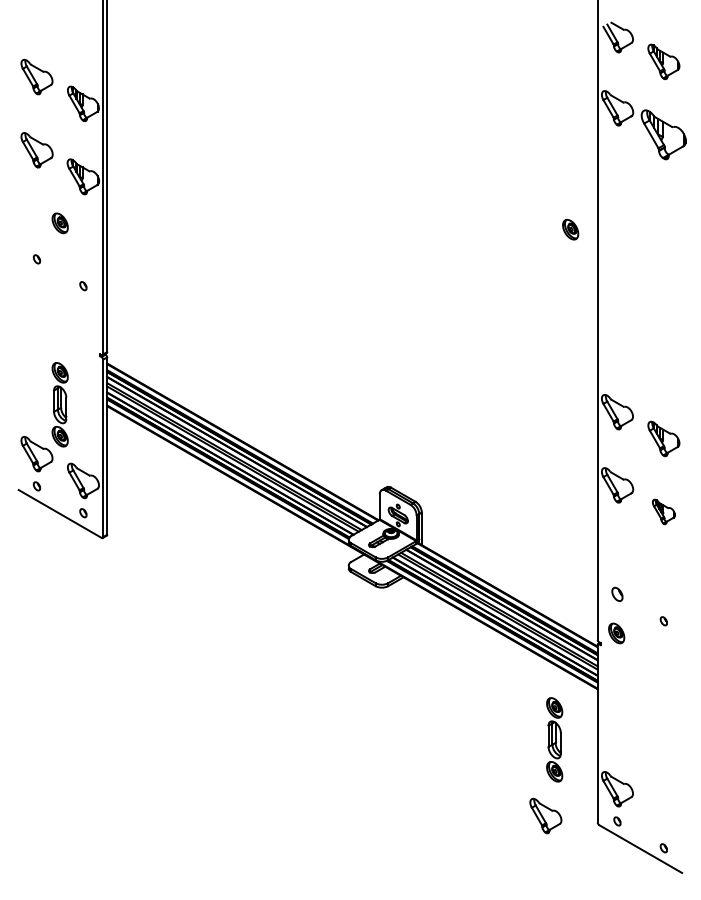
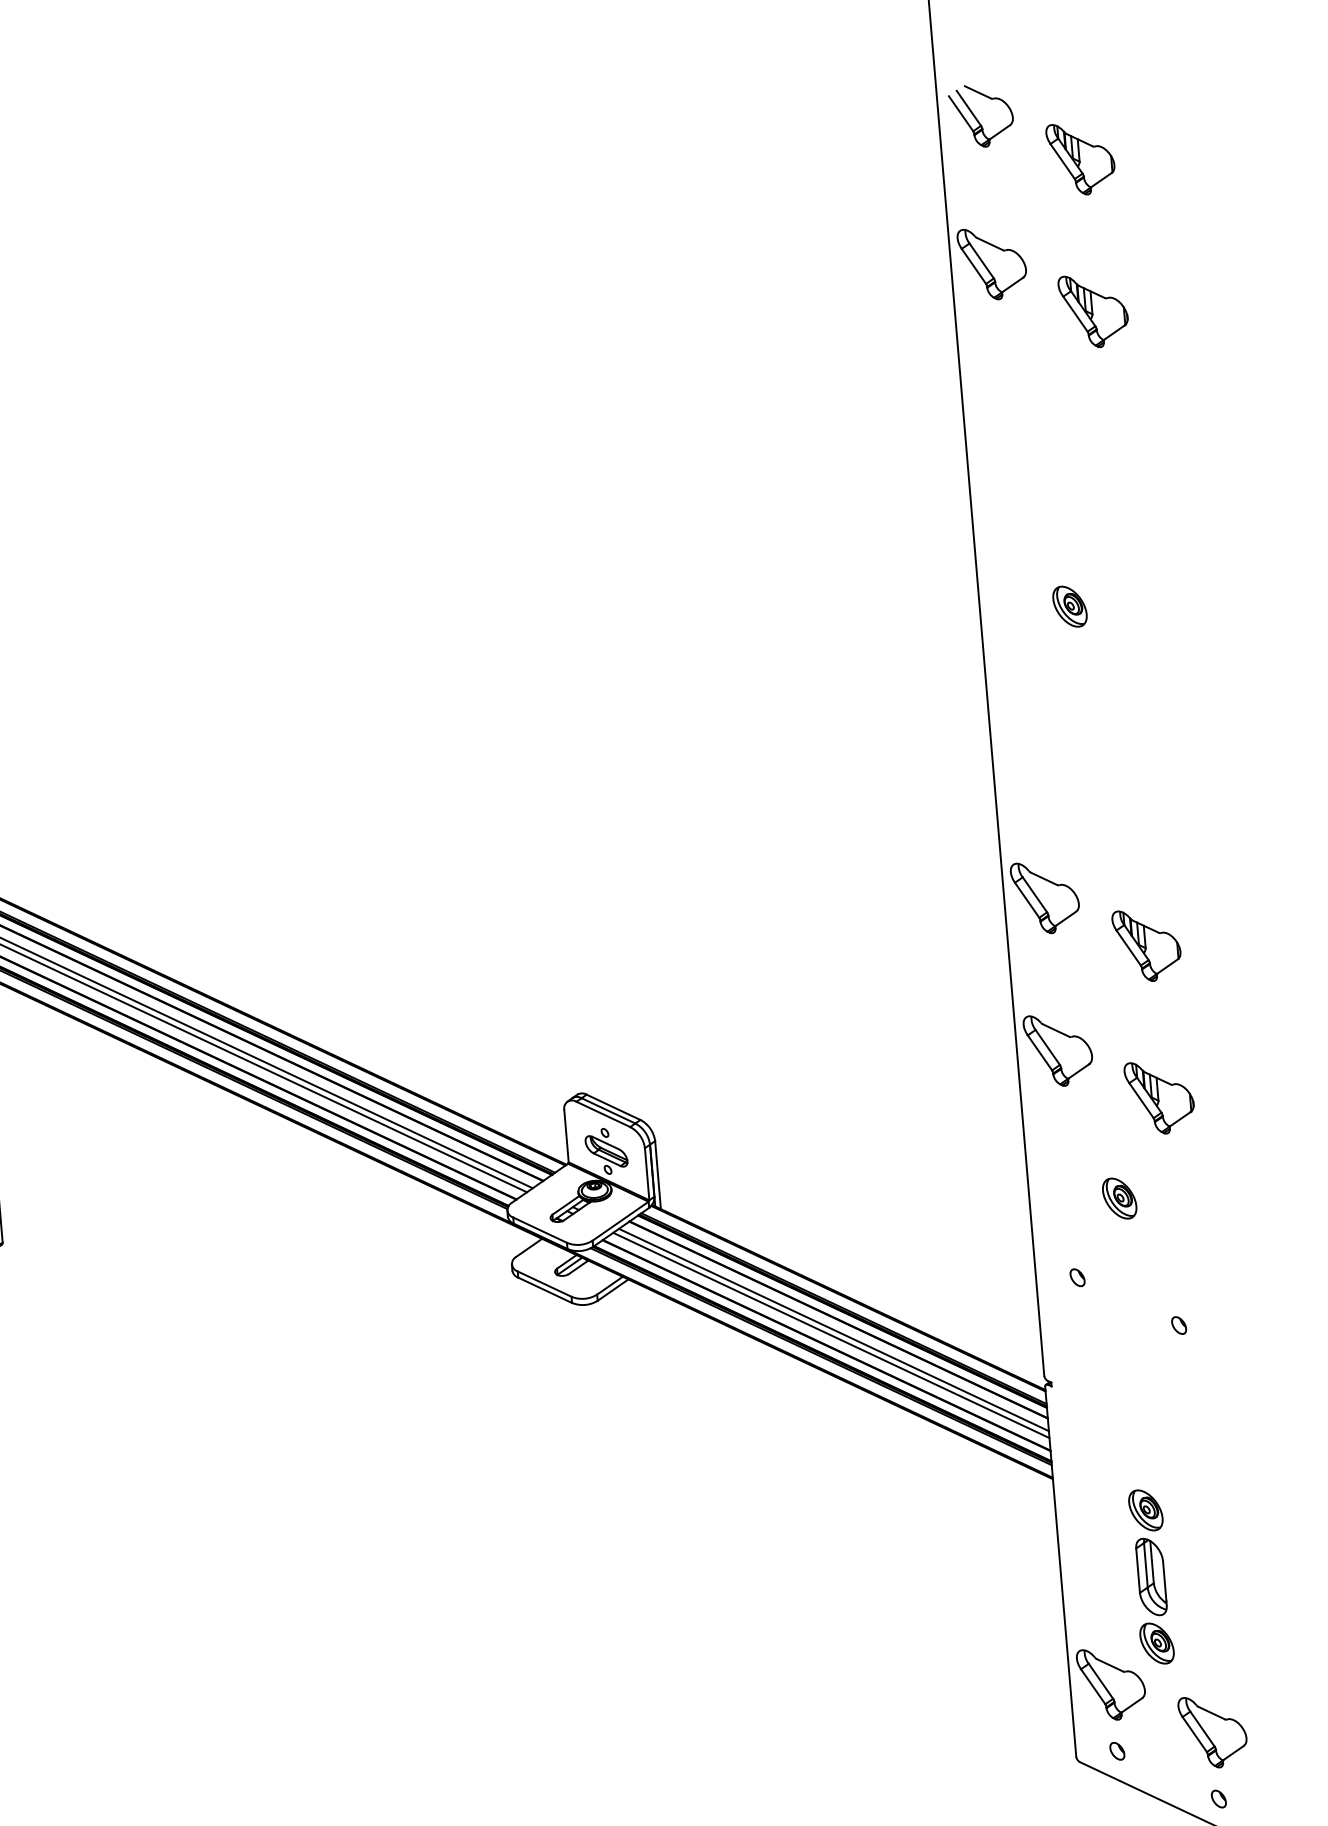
part: (663, 134) -> (1093, 310), size x0.71
part: (570, 229) -> (1069, 606), moved
part: (663, 511) -> (1159, 1096), size x1.43
part: (617, 594) -> (1077, 1277), size x0.62
part: (616, 633) -> (1119, 1198), moved
part: (554, 739) -> (1151, 1576), moved
part: (545, 815) -> (1212, 1730), moved

